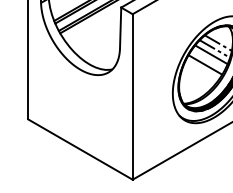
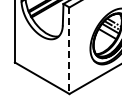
line: (132, 98) -> (69, 51), solid -> dashed

